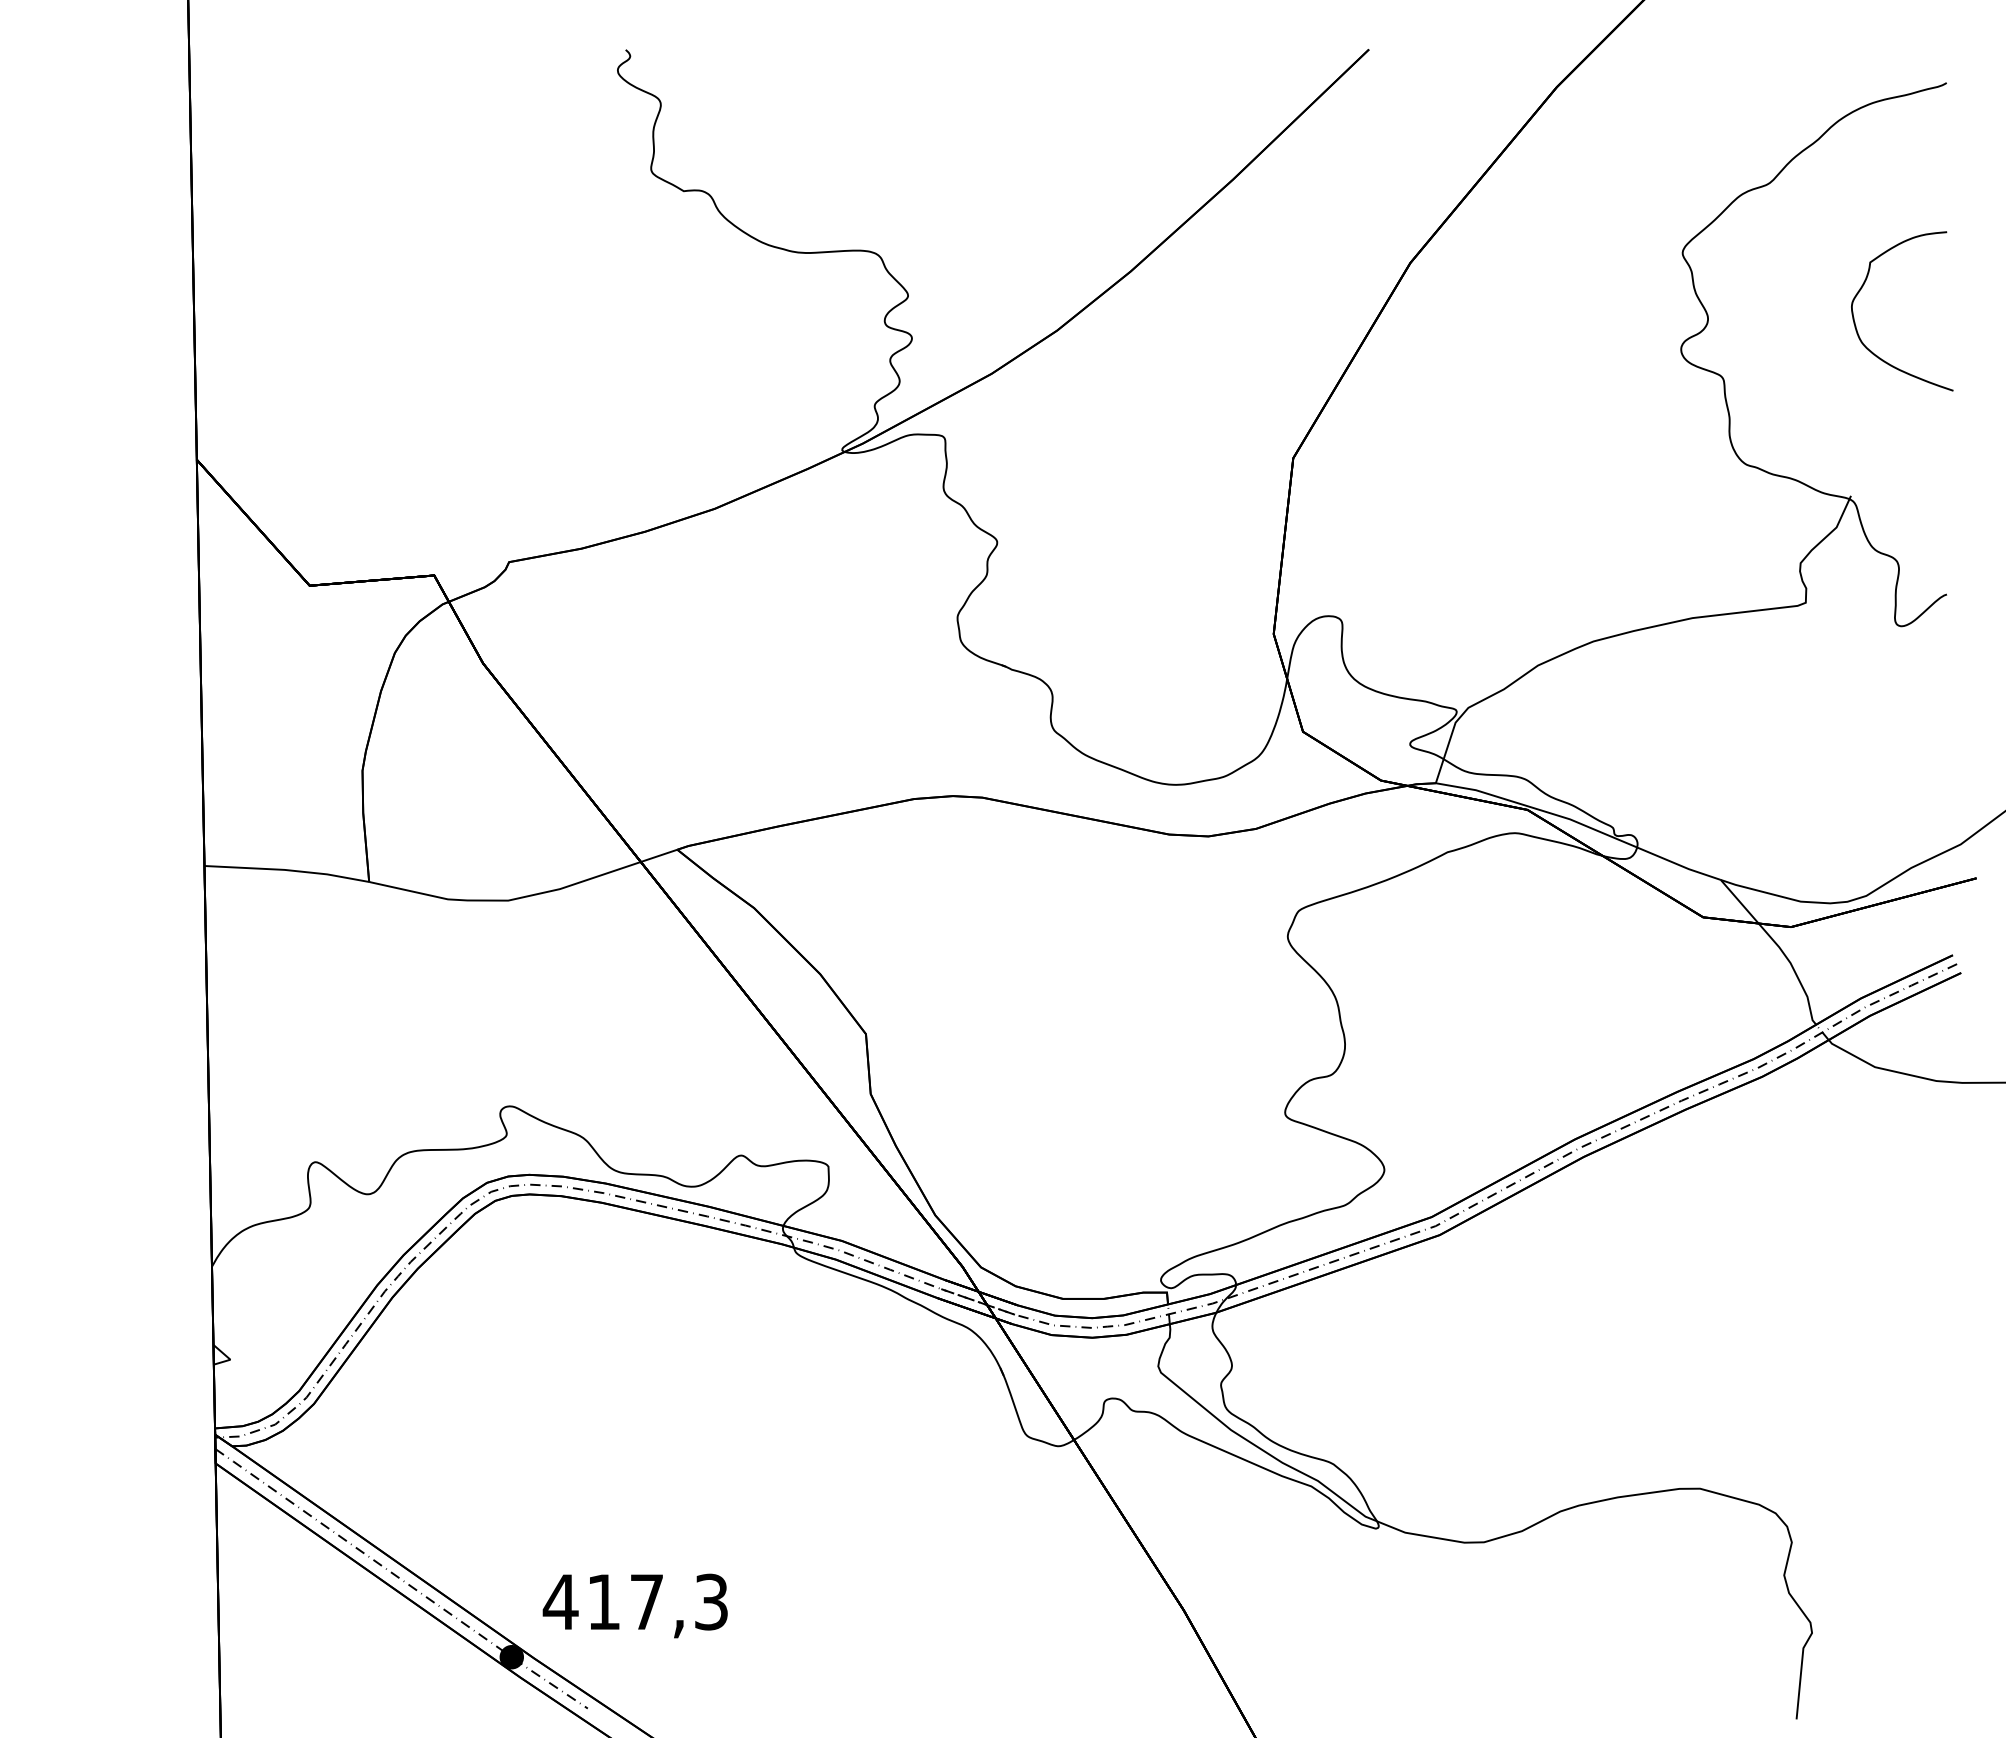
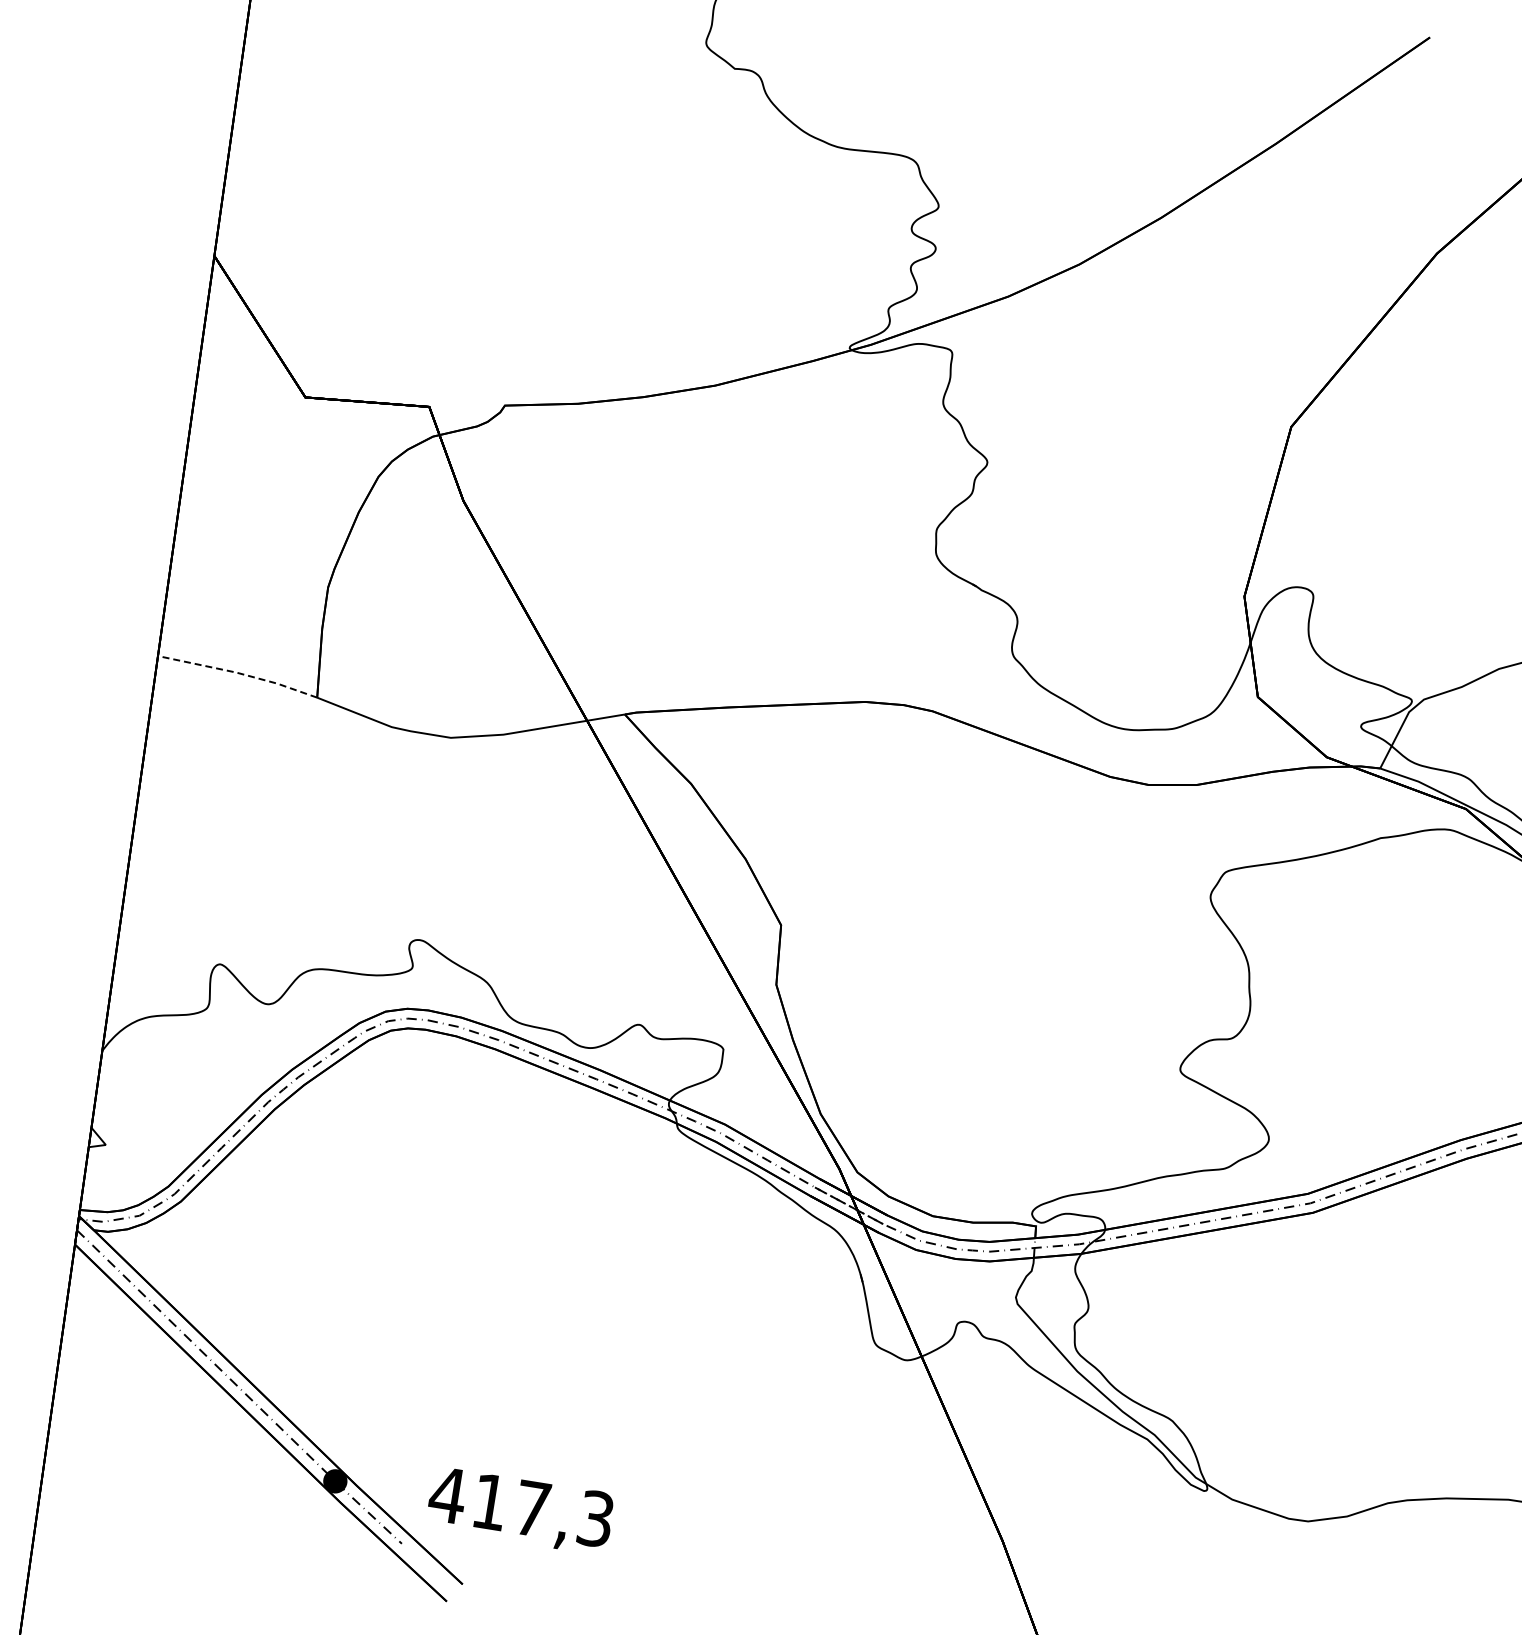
line: (286, 870) -> (237, 673), solid -> dashed
text: (634, 1605) -> (519, 1510), moved

